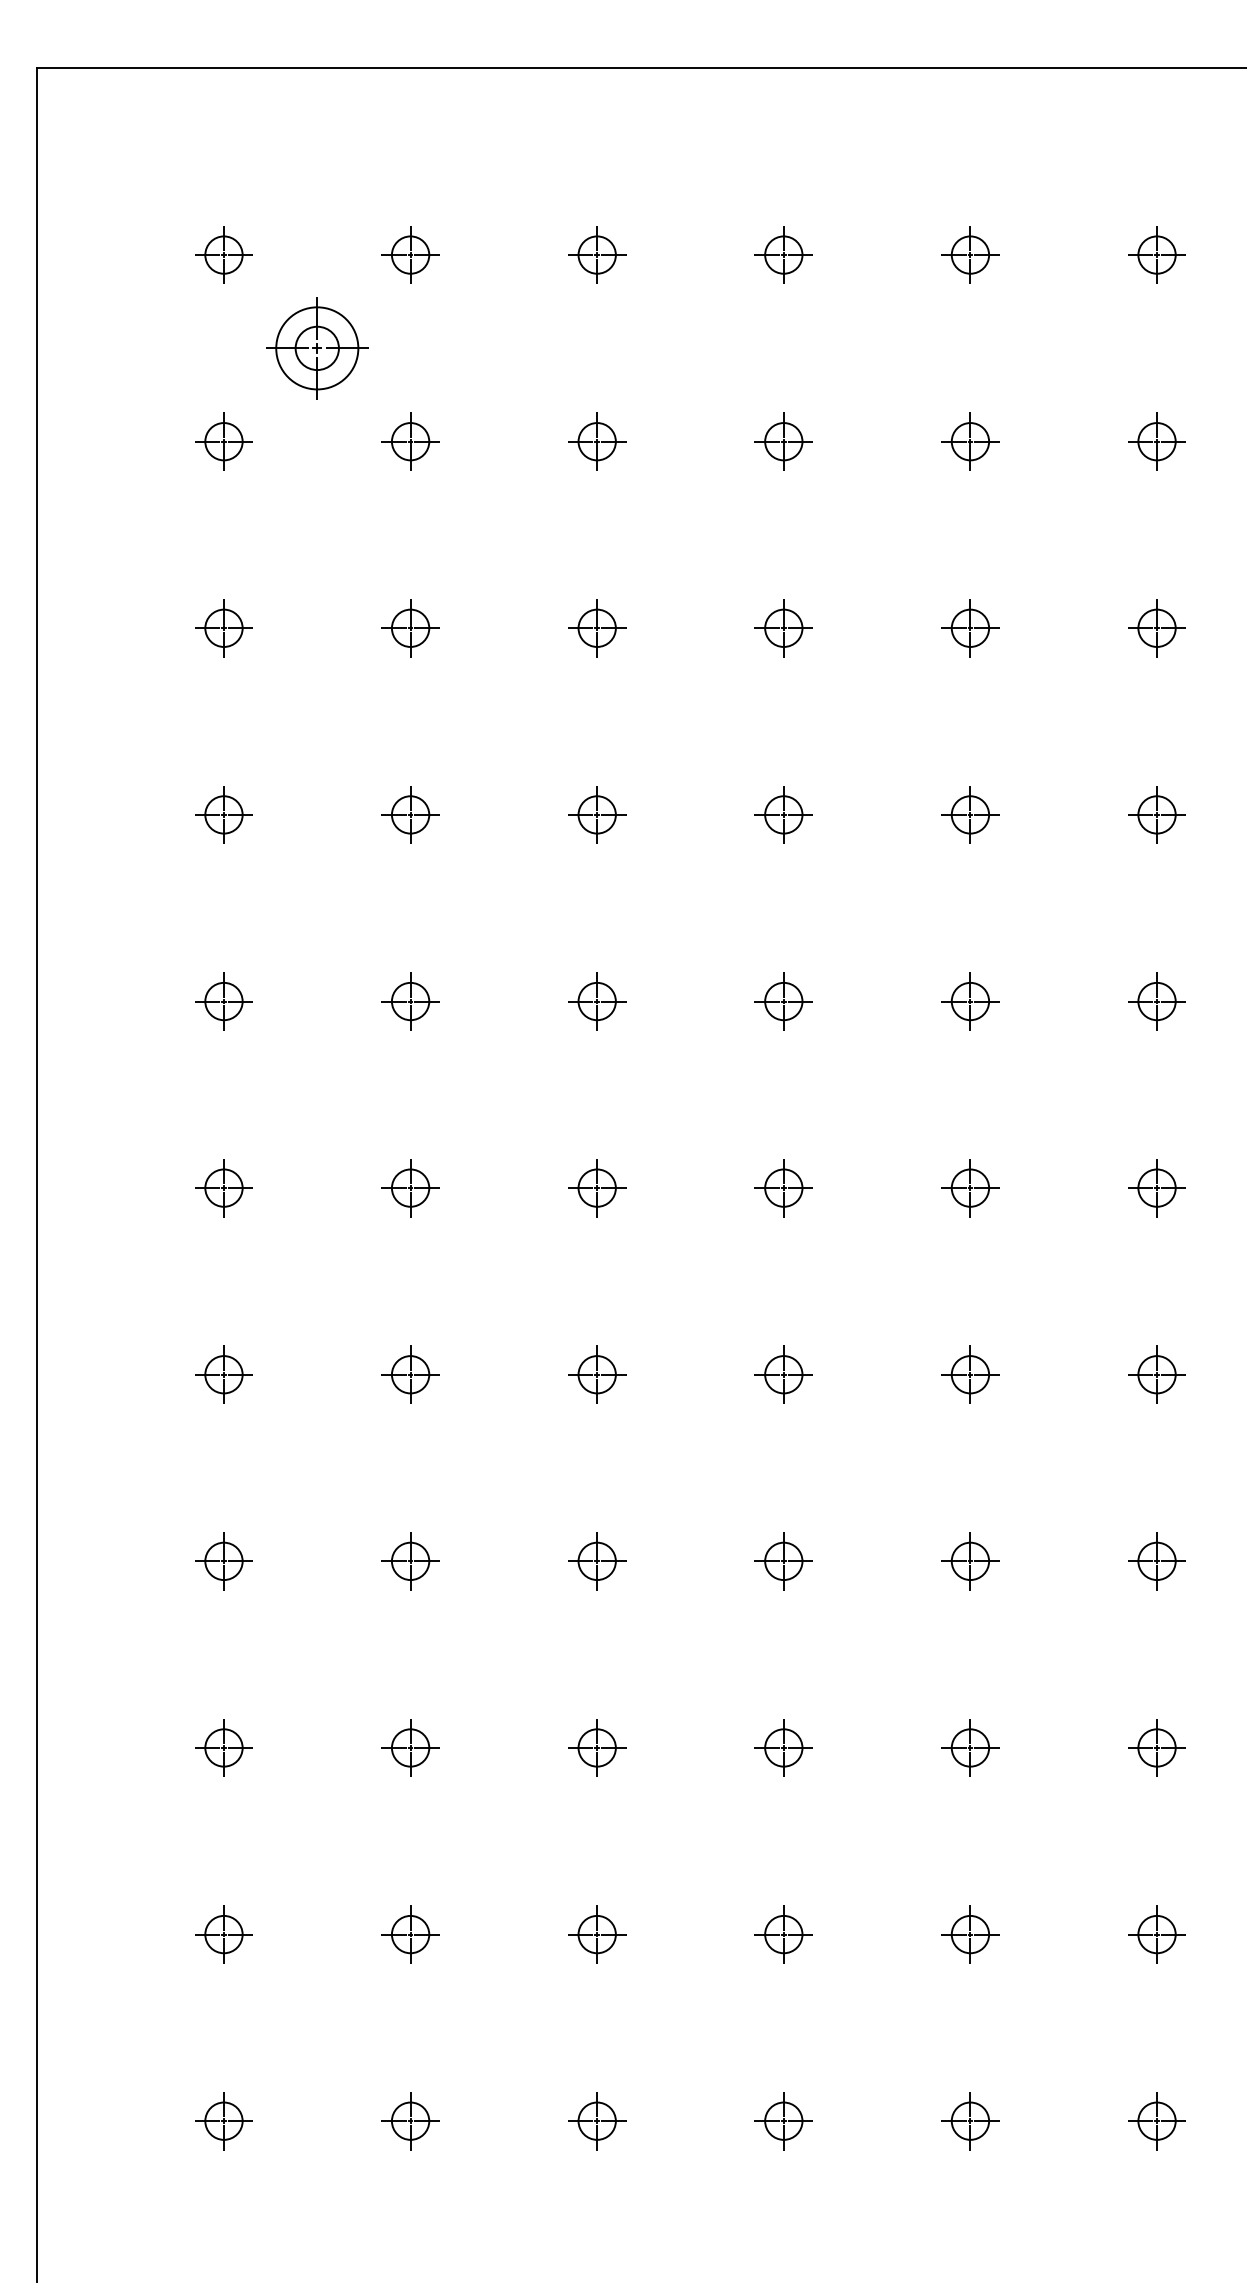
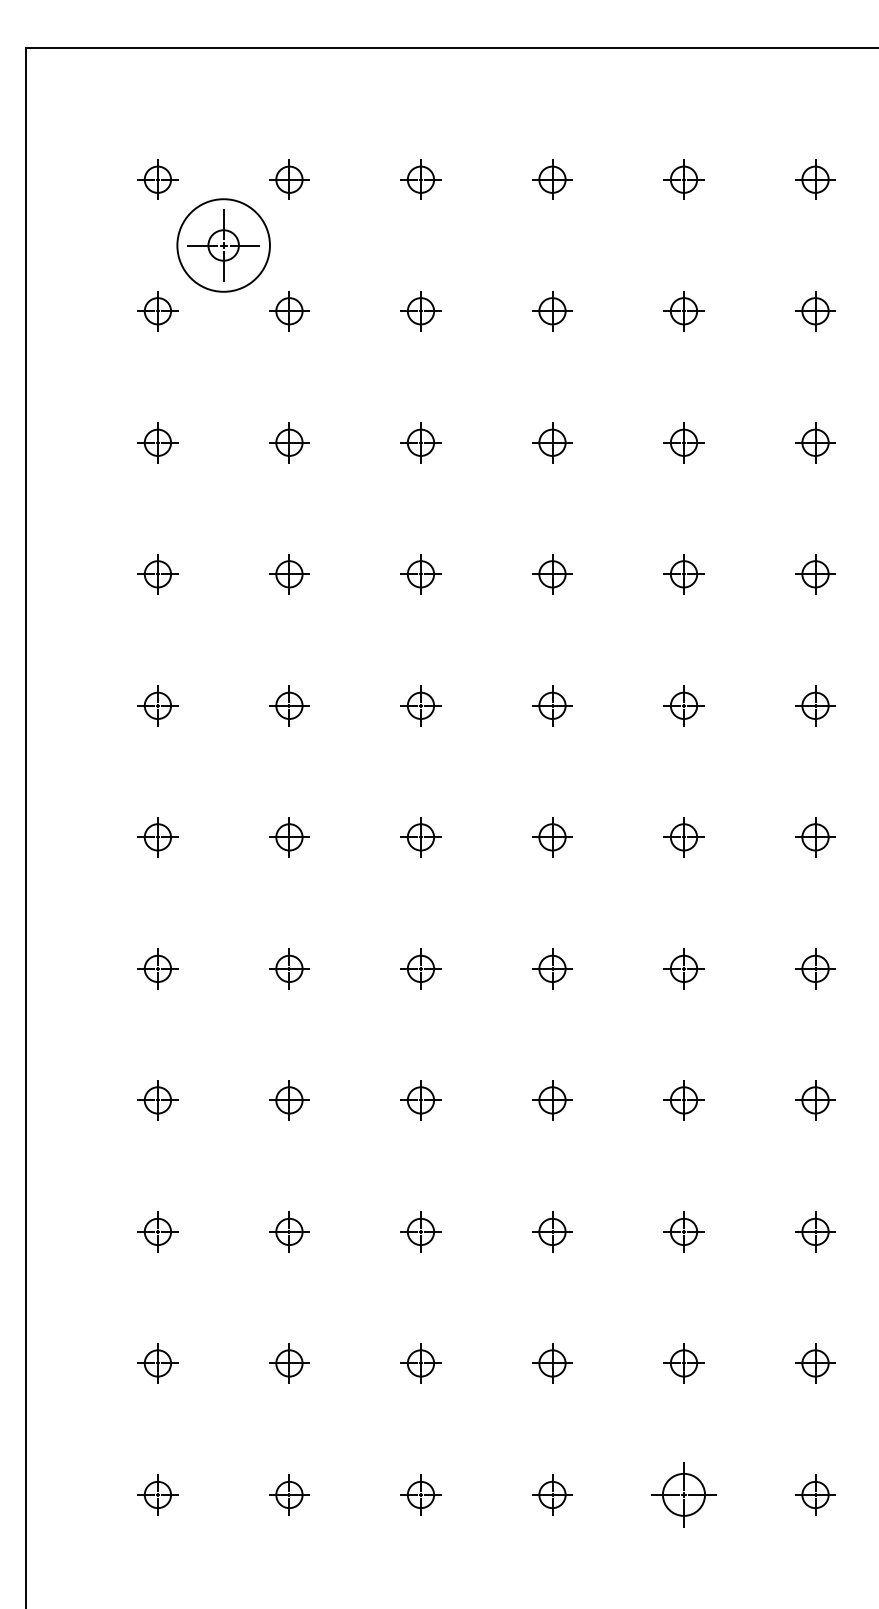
circle: (317, 348) -> (223, 245), size x1.6
part: (970, 2121) -> (684, 1495), size x1.6

